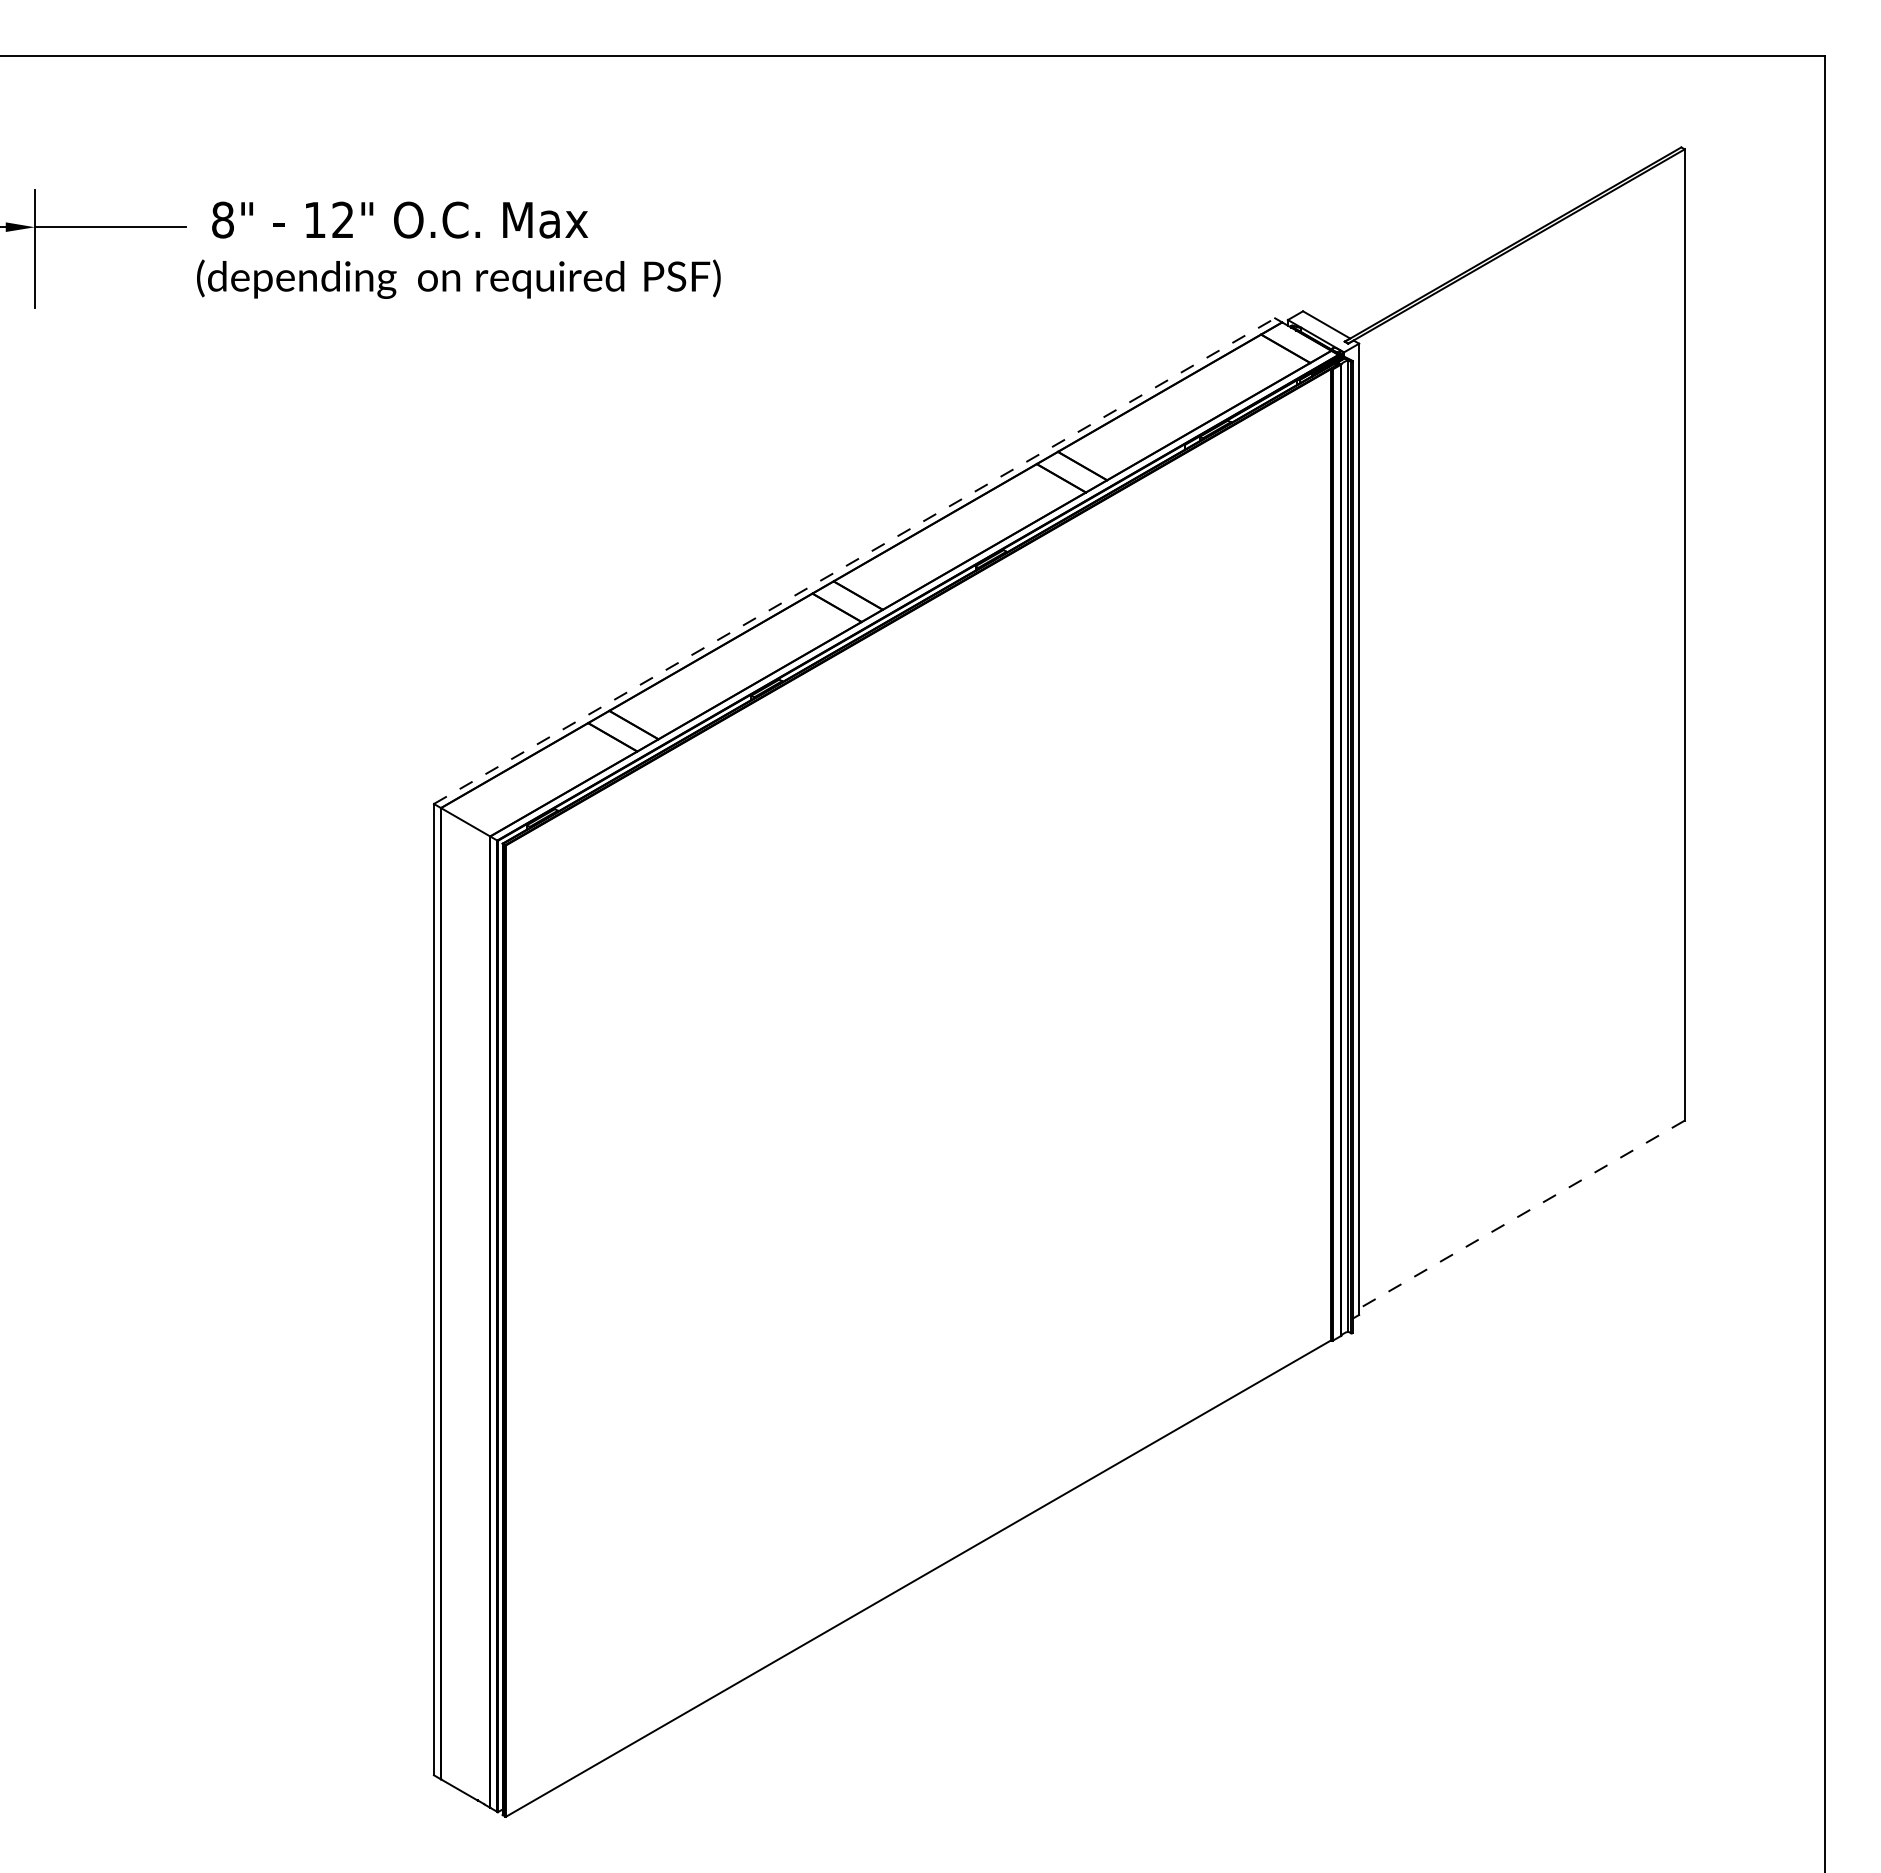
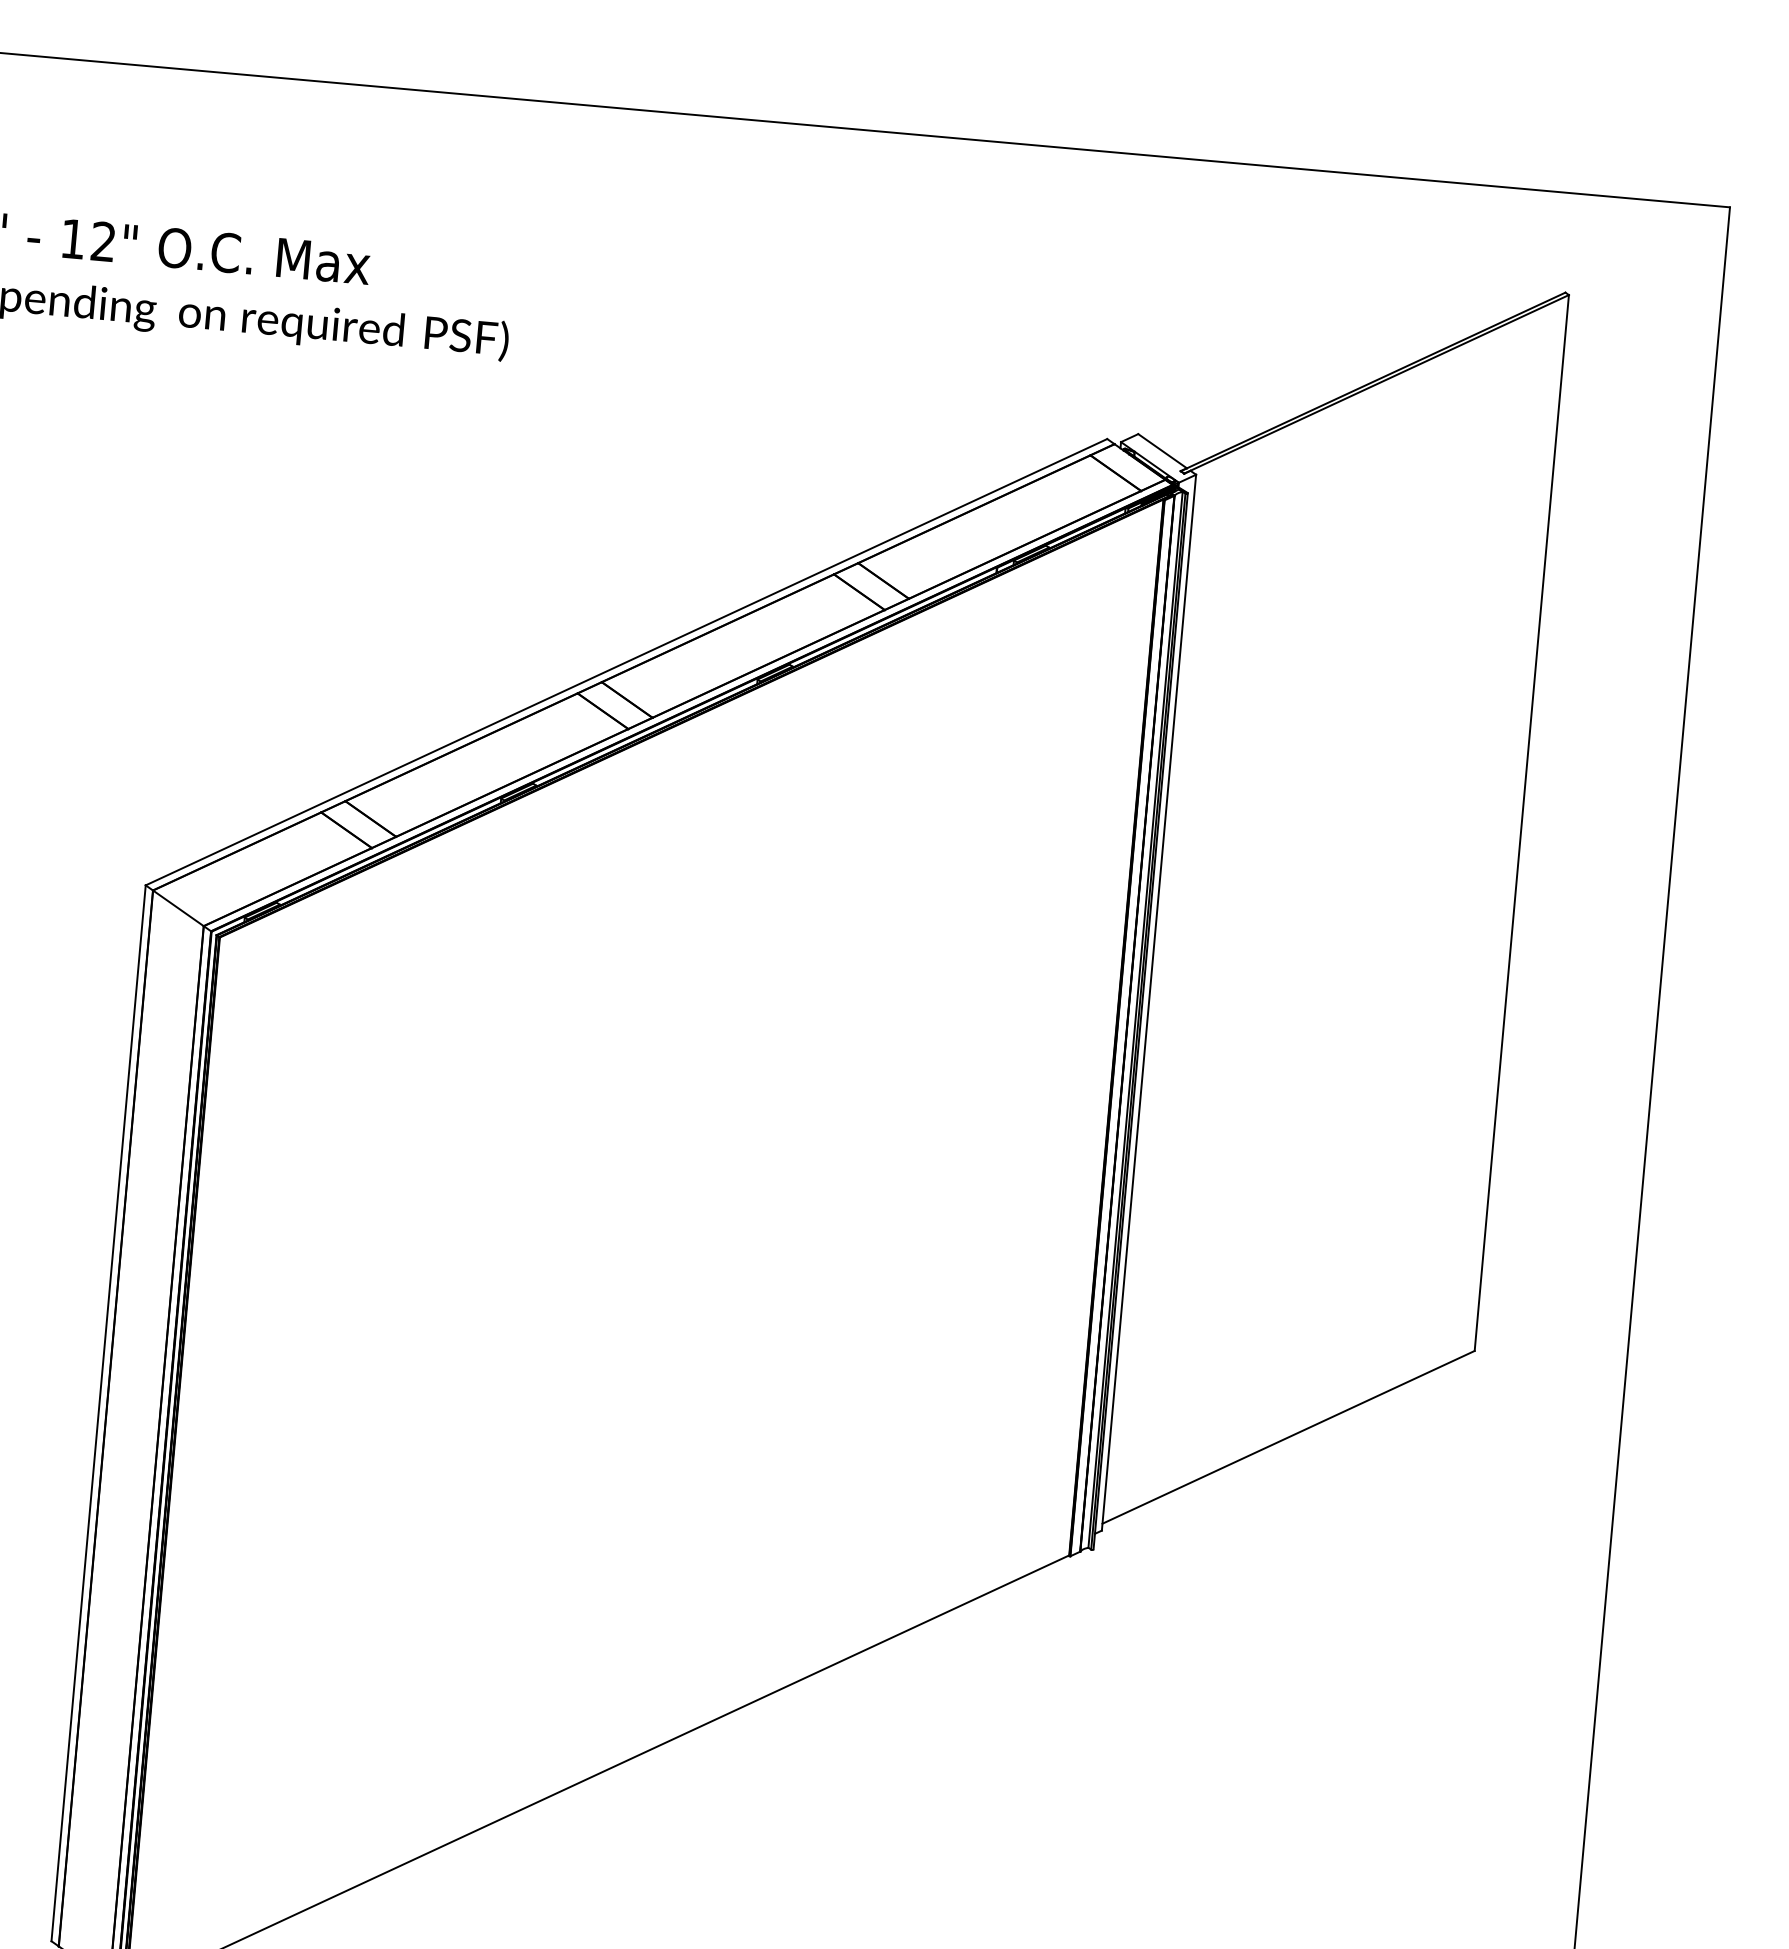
line: (854, 561) -> (626, 662), dashed -> solid
line: (1521, 1214) -> (1288, 1437), dashed -> solid

